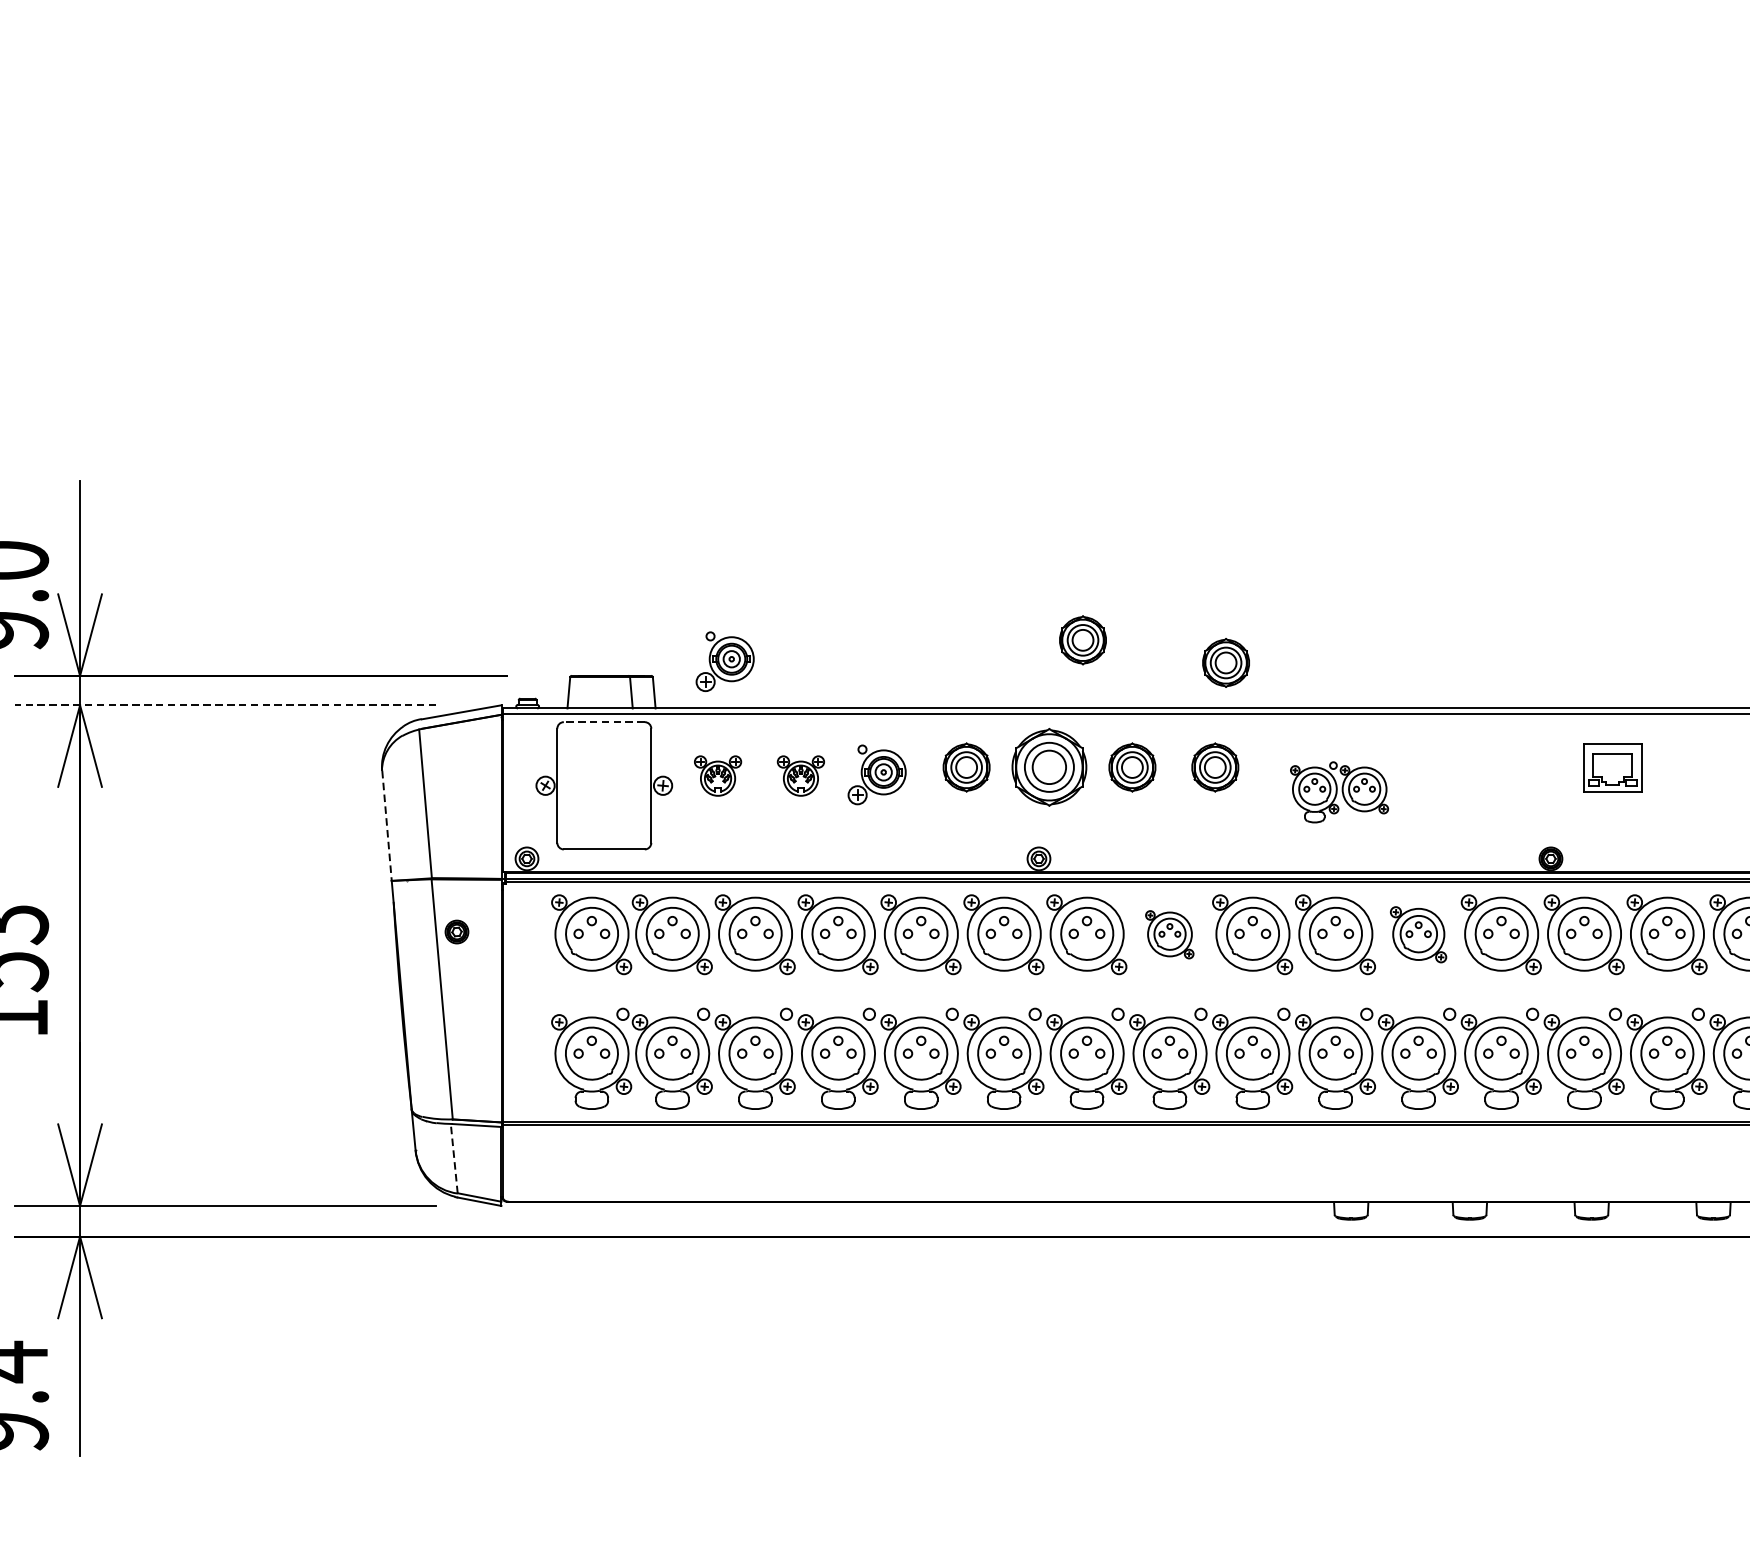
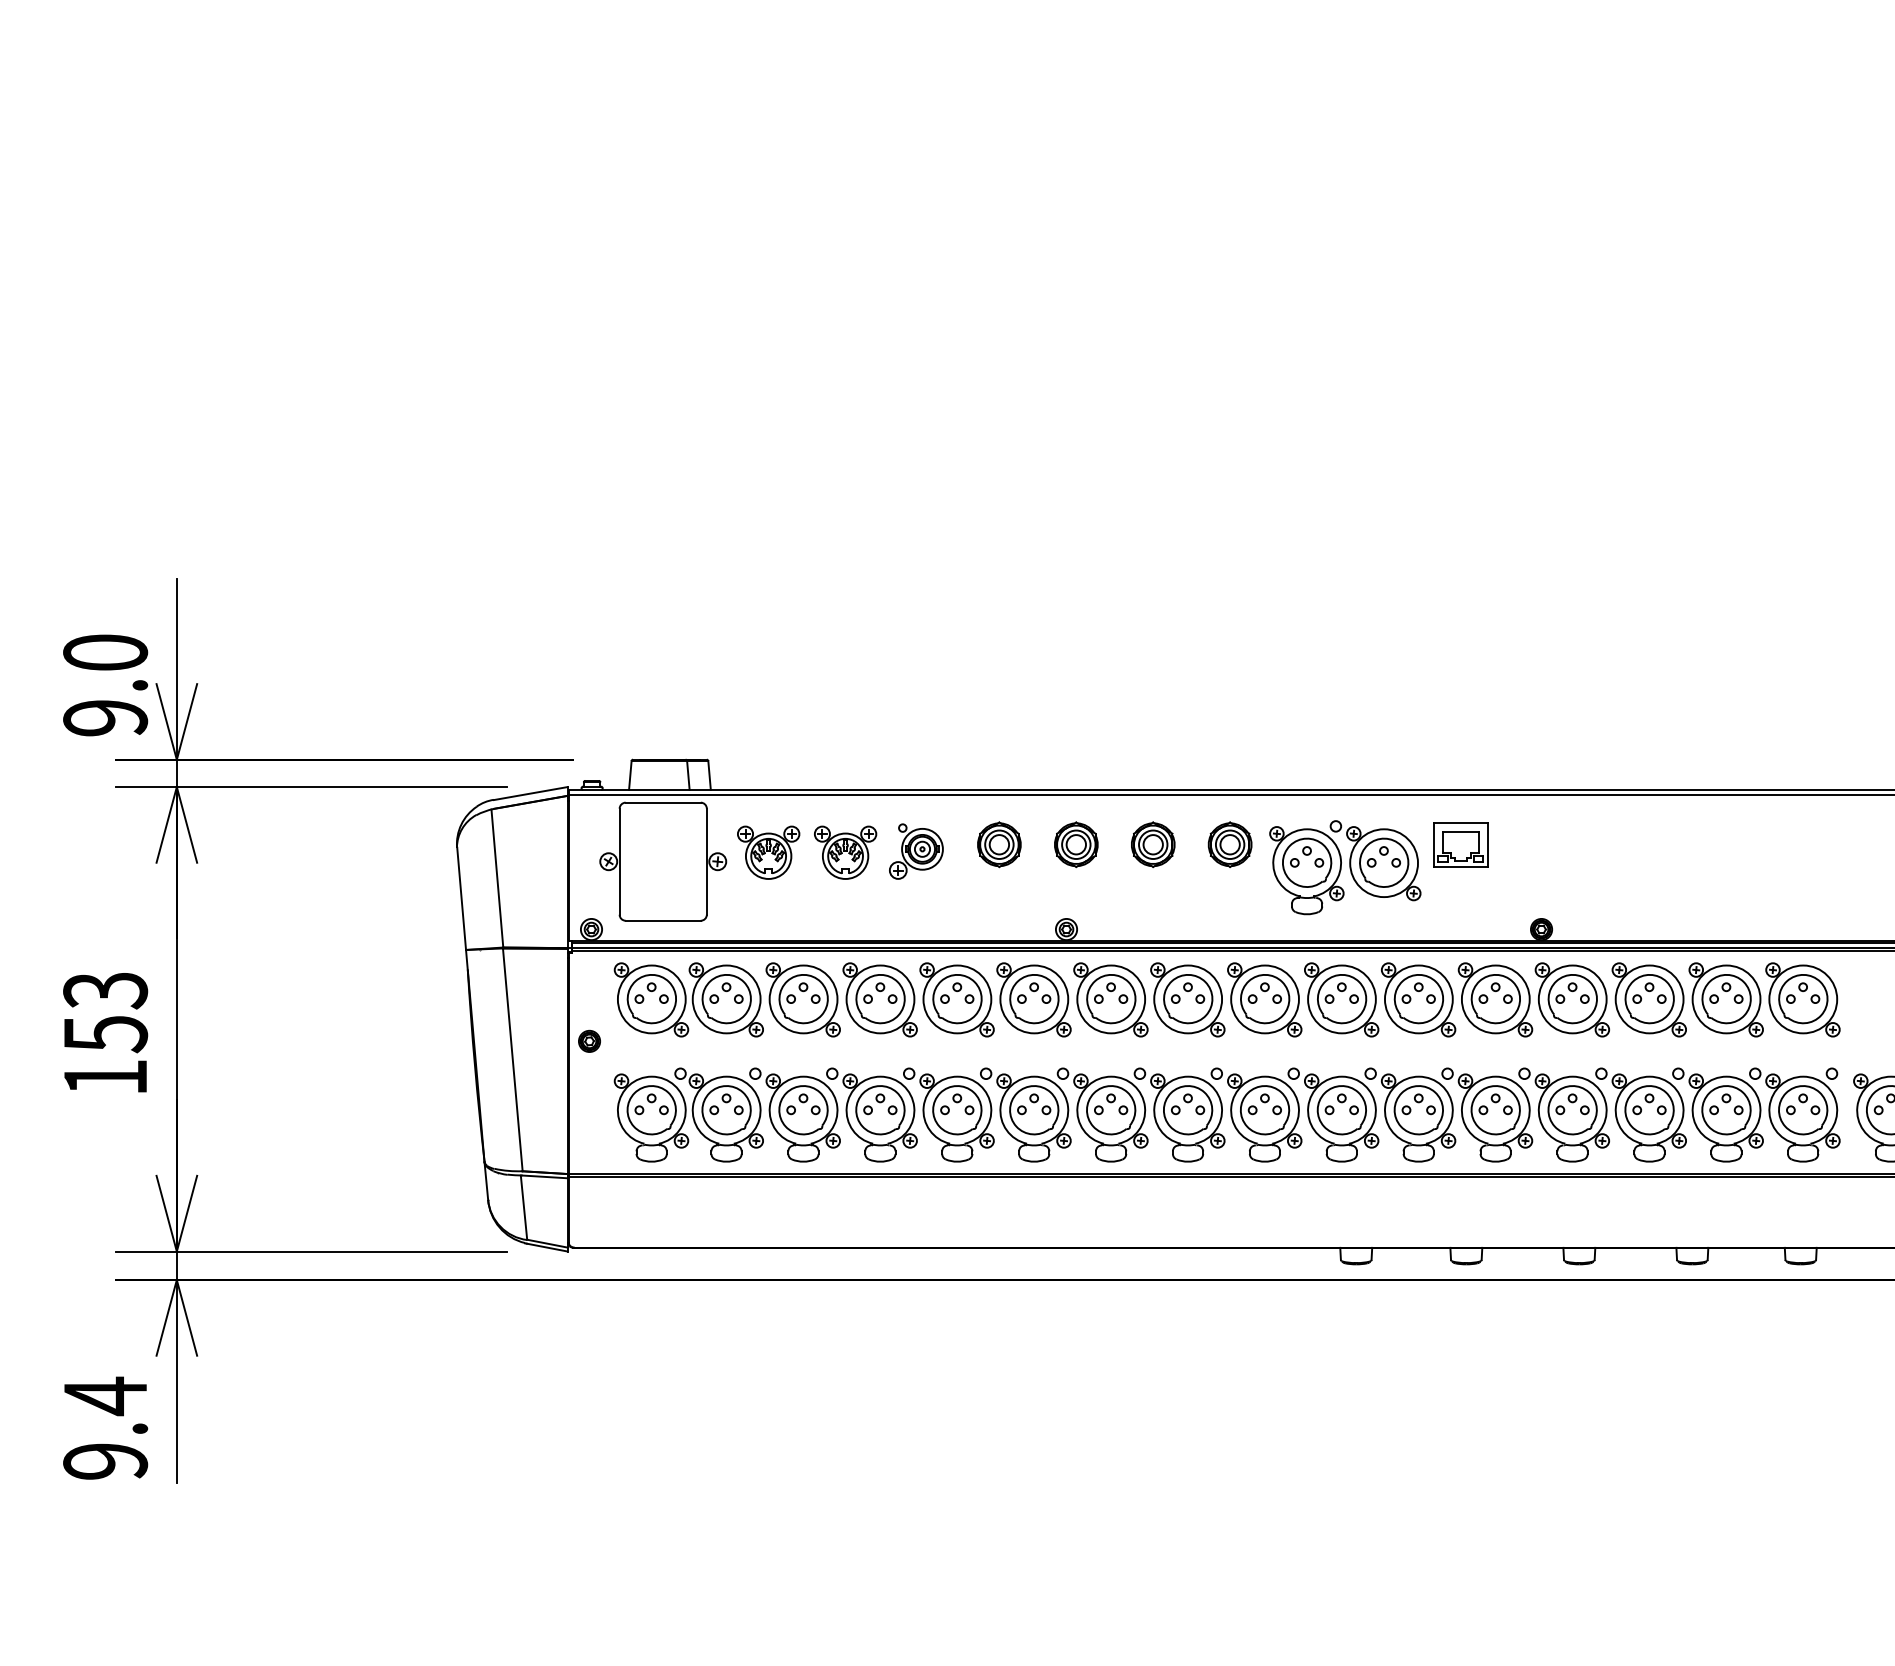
part: (1083, 640) -> (1107, 726), removed
part: (725, 661) -> (775, 746), removed
part: (1225, 662) -> (1239, 747), removed
line: (225, 705) -> (311, 787), dashed -> solid
line: (604, 721) -> (663, 802), dashed -> solid
part: (1049, 767) -> (1076, 844), size x0.62
part: (1612, 767) -> (1460, 844), moved
part: (717, 775) -> (768, 852), size x1.43
part: (800, 775) -> (845, 852), size x1.43
part: (1339, 792) -> (1345, 867), size x1.67
line: (386, 826) -> (461, 899), dashed -> solid
part: (456, 931) -> (589, 1040), moved
part: (1169, 934) -> (1187, 999), size x1.67
part: (1418, 934) -> (1418, 999), size x1.43
line: (453, 1158) -> (523, 1207), dashed -> solid

